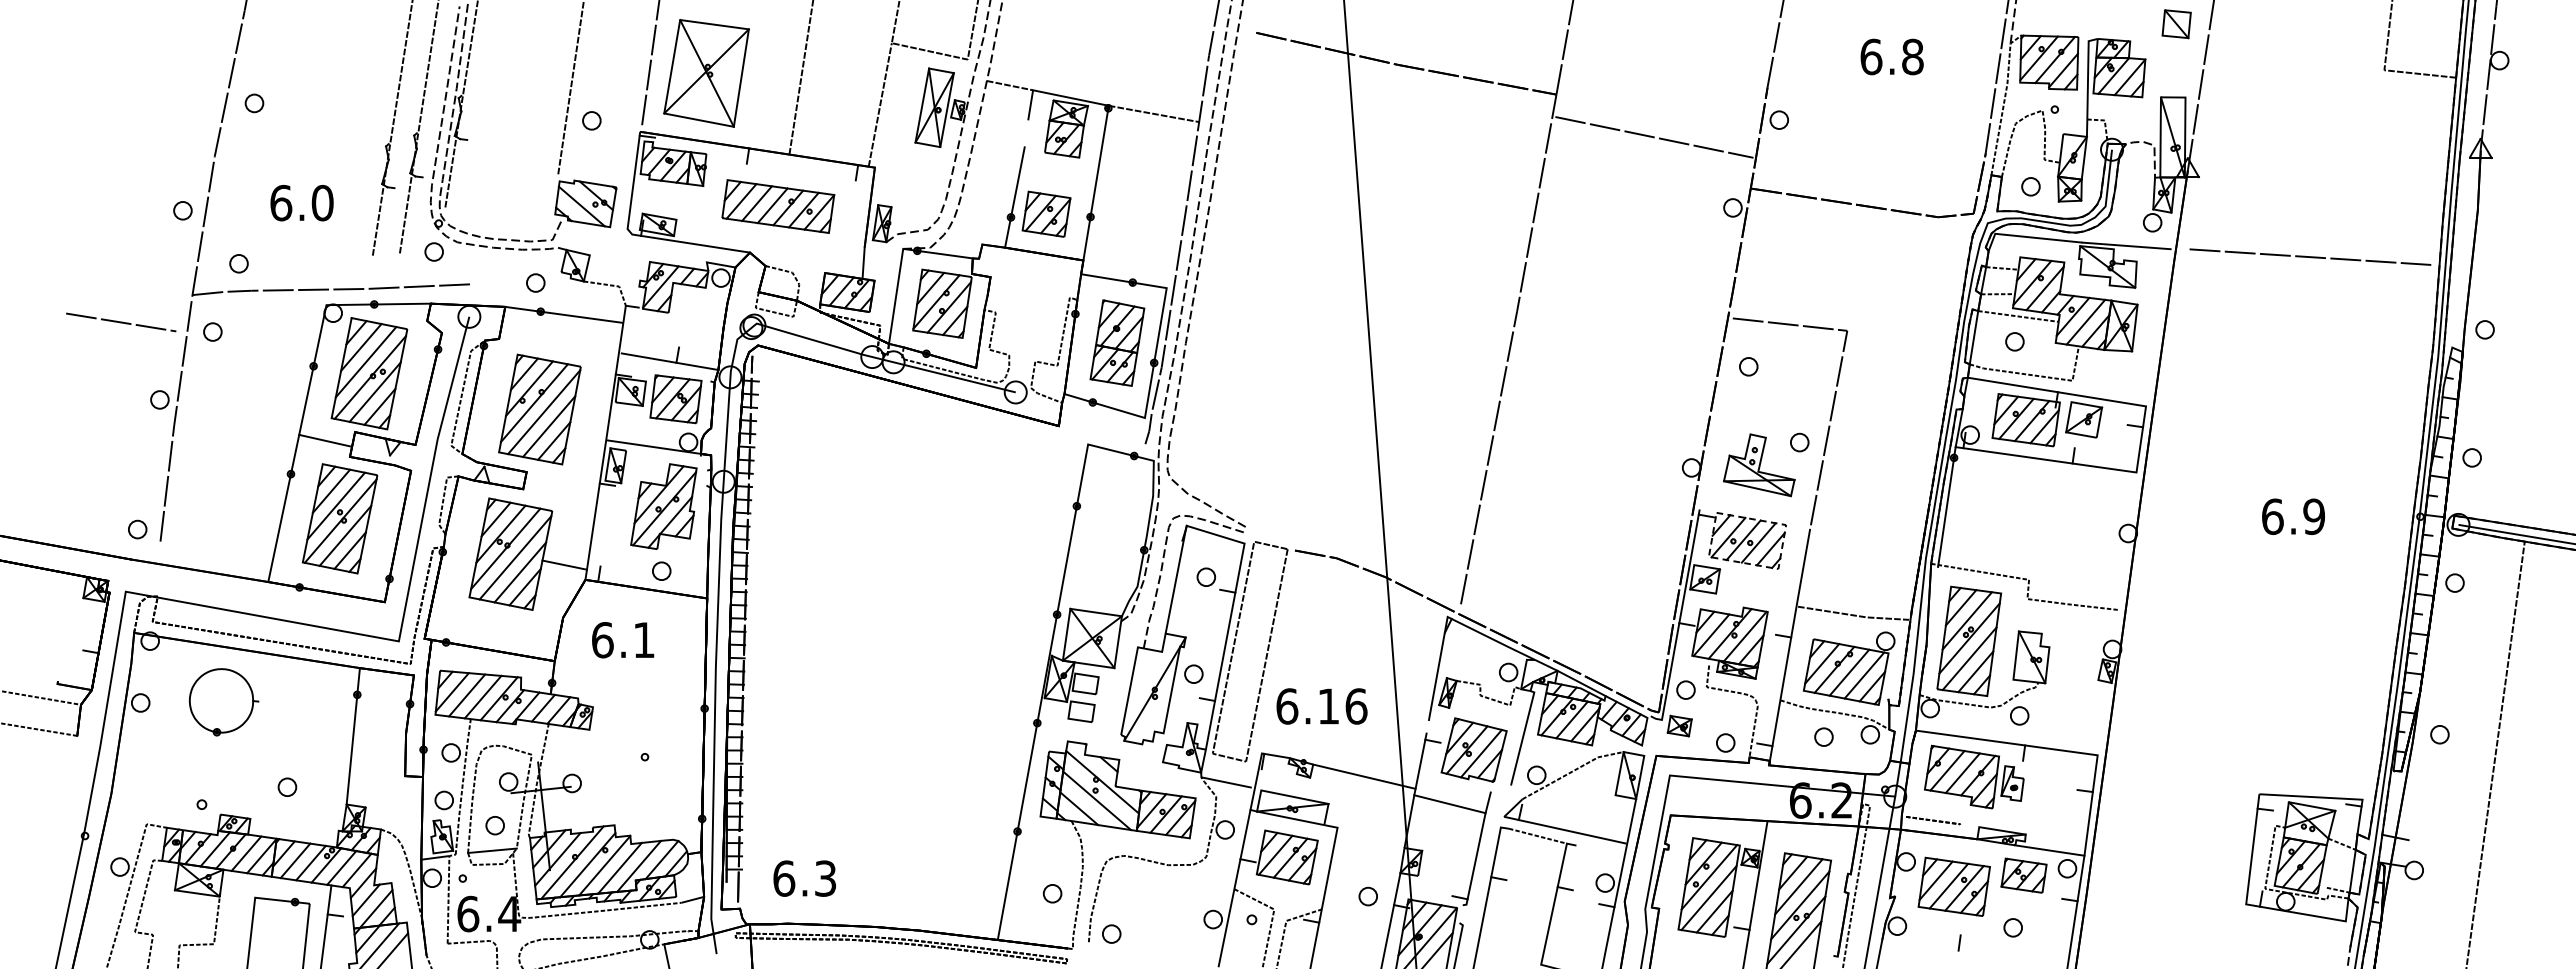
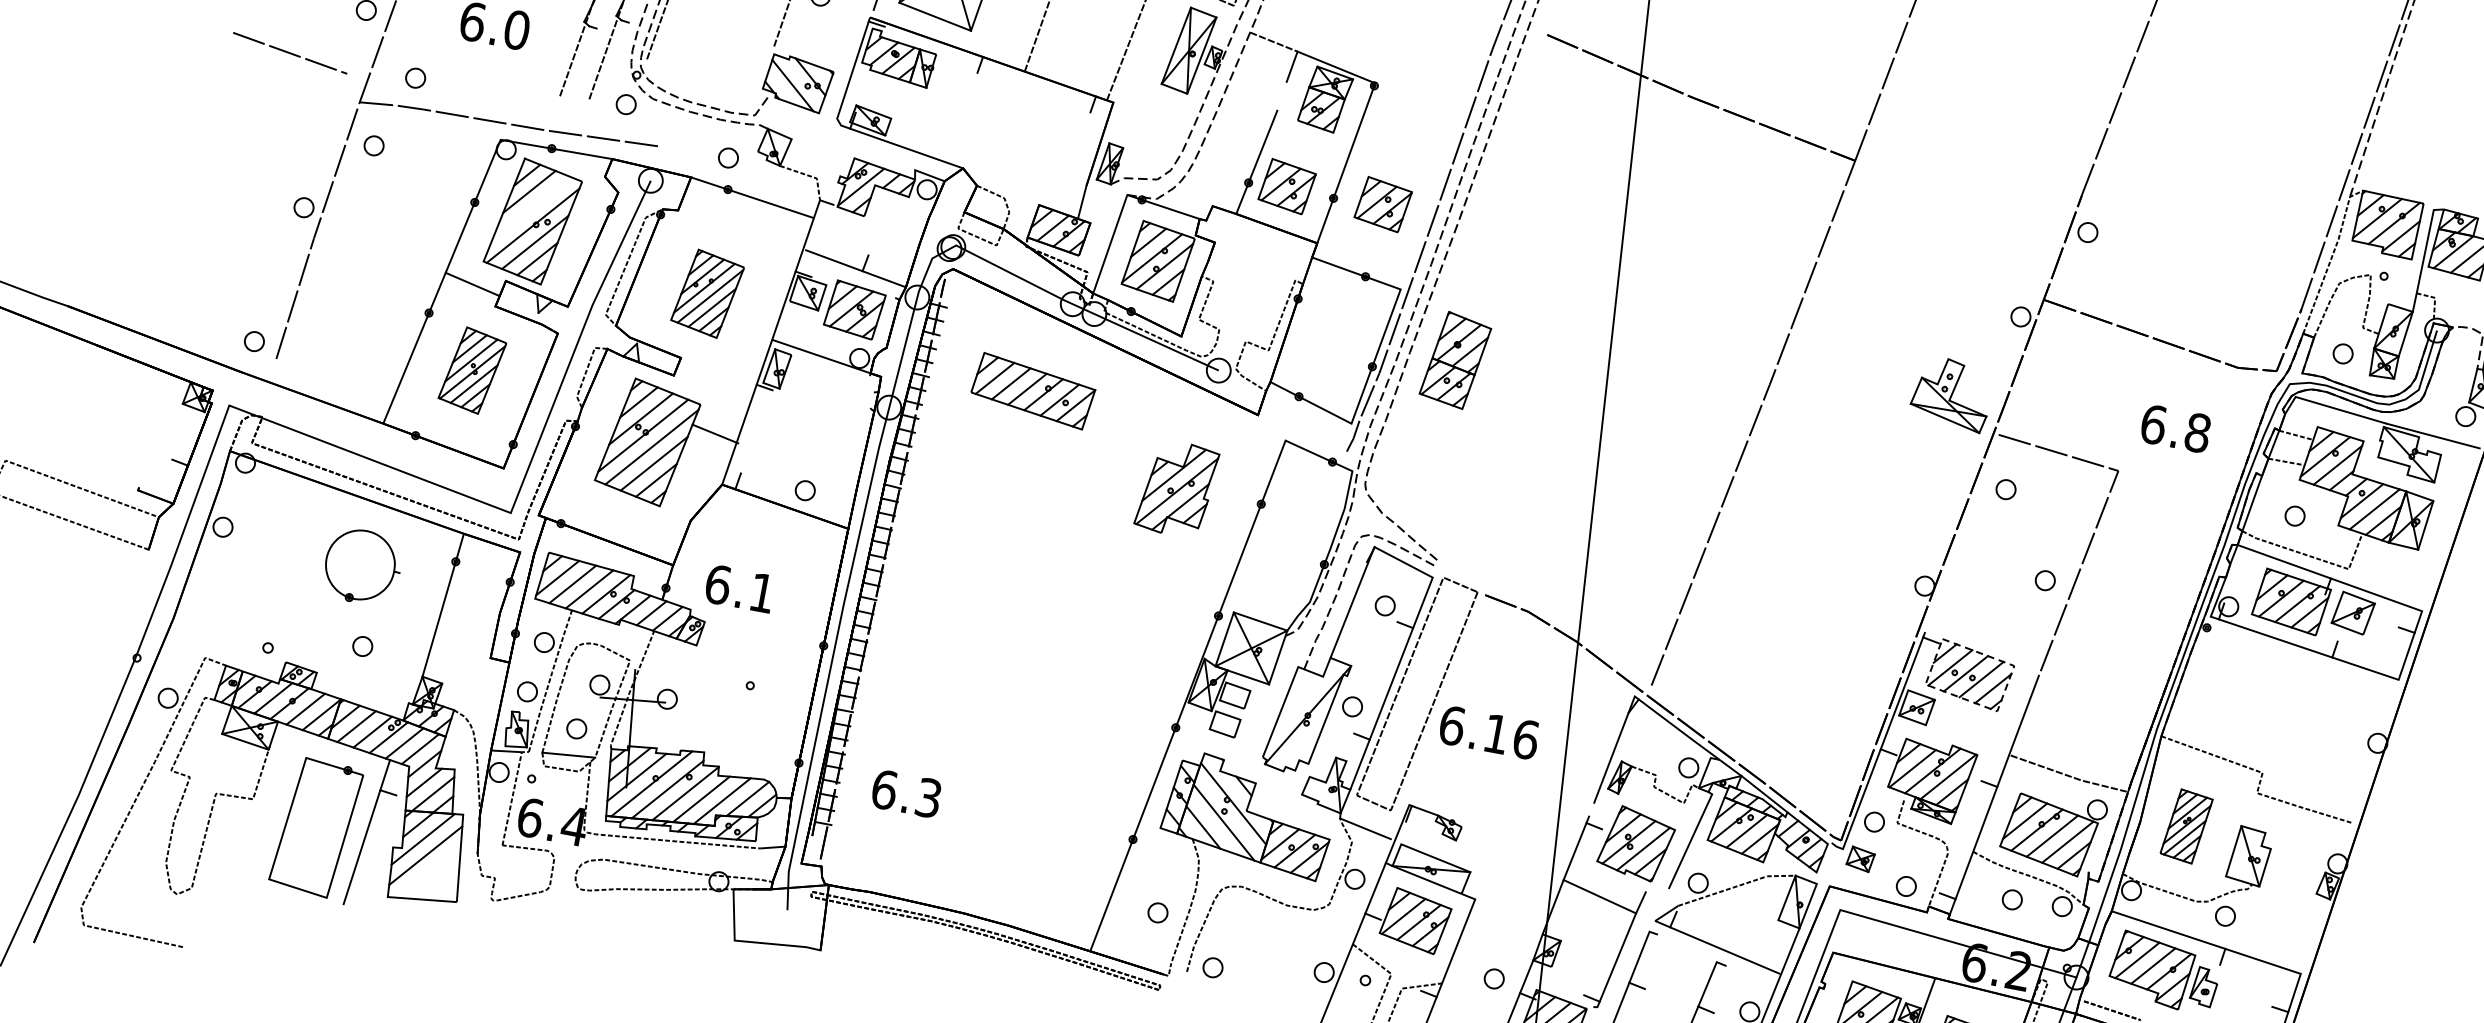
text: (1891, 56) -> (2175, 428), moved
line: (1153, 113) -> (1421, 100), removed
line: (1654, 137) -> (1951, 226), removed
part: (778, 206) -> (1033, 391), moved
part: (1136, 213) -> (1383, 203), added
line: (2018, 316) -> (2303, 489), removed
line: (121, 322) -> (290, 53), moved
part: (1117, 342) -> (1455, 359), moved
line: (365, 362) -> (530, 208), removed
part: (539, 409) -> (707, 293), size x0.7
part: (1759, 465) -> (1951, 394), moved
part: (663, 506) -> (1176, 488), moved
line: (1946, 506) -> (2189, 678), removed
part: (339, 518) -> (471, 370), size x0.7
line: (564, 564) -> (715, 433), moved
text: (623, 640) -> (740, 589), moved
part: (1969, 640) -> (2186, 825), size x0.6
part: (223, 702) -> (362, 567), moved
text: (1321, 706) -> (1488, 732), moved
line: (1364, 776) -> (1514, 850), removed
line: (1537, 835) -> (1687, 947), removed
text: (804, 878) -> (906, 793), moved

